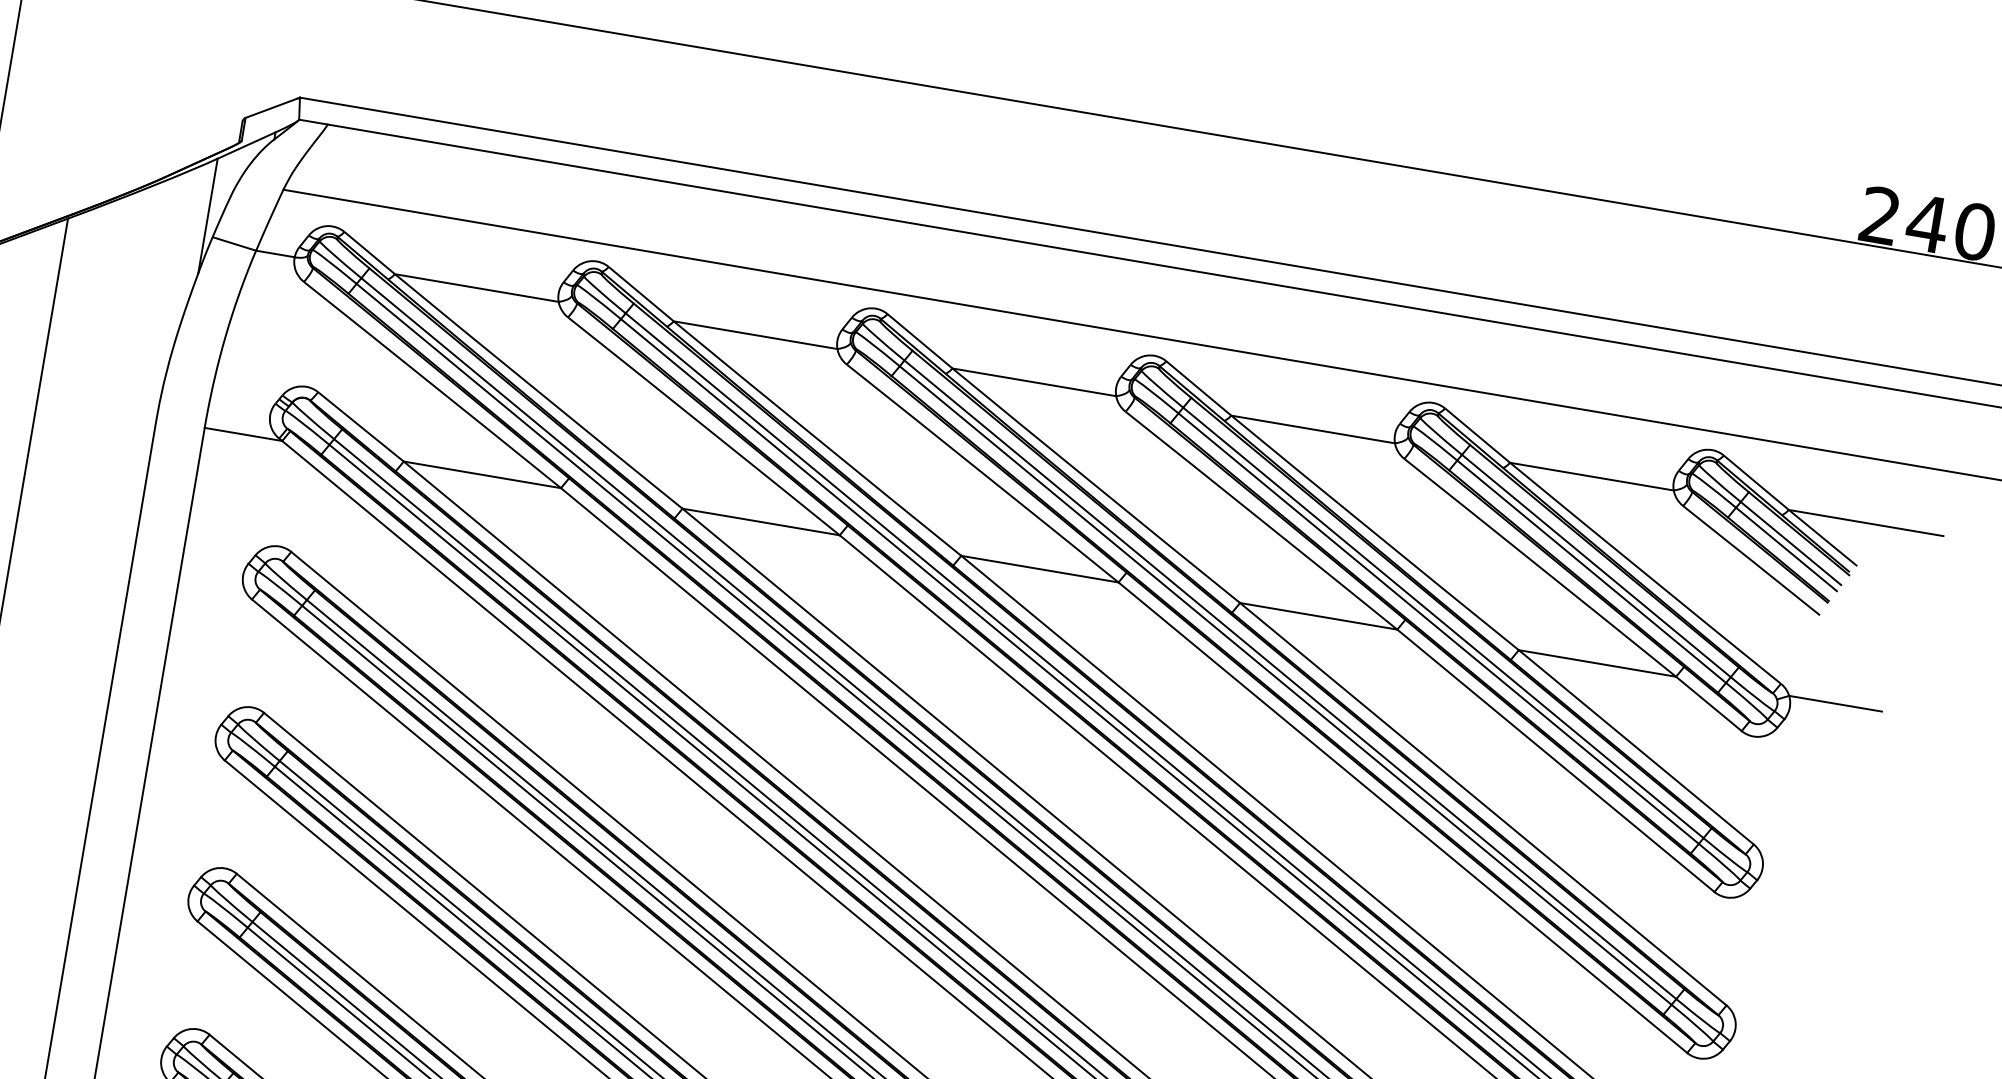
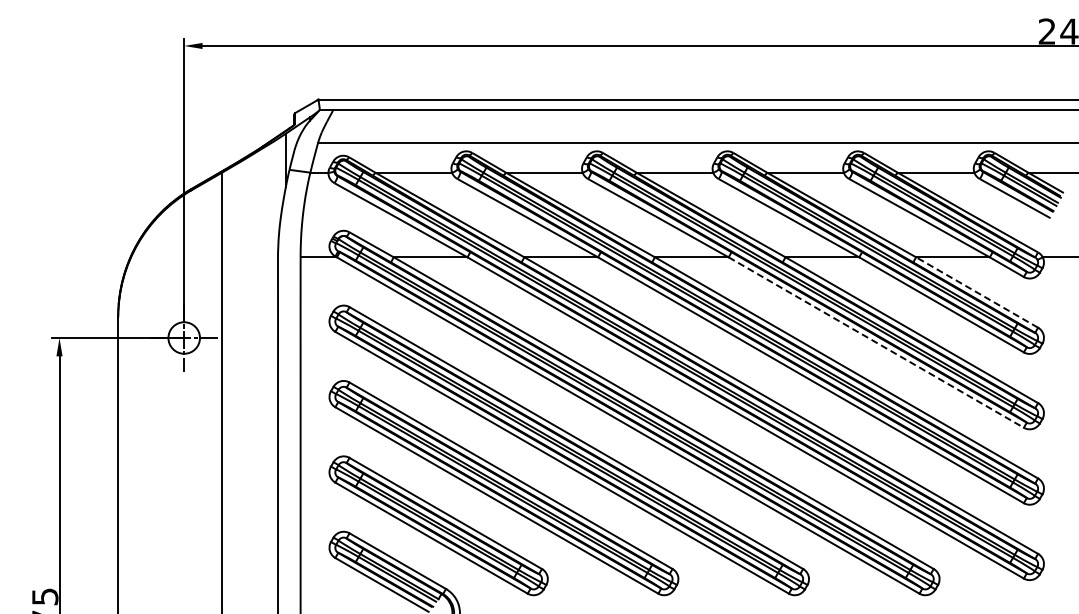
line: (1634, 747) -> (976, 292), solid -> dashed
line: (1403, 817) -> (876, 342), solid -> dashed

